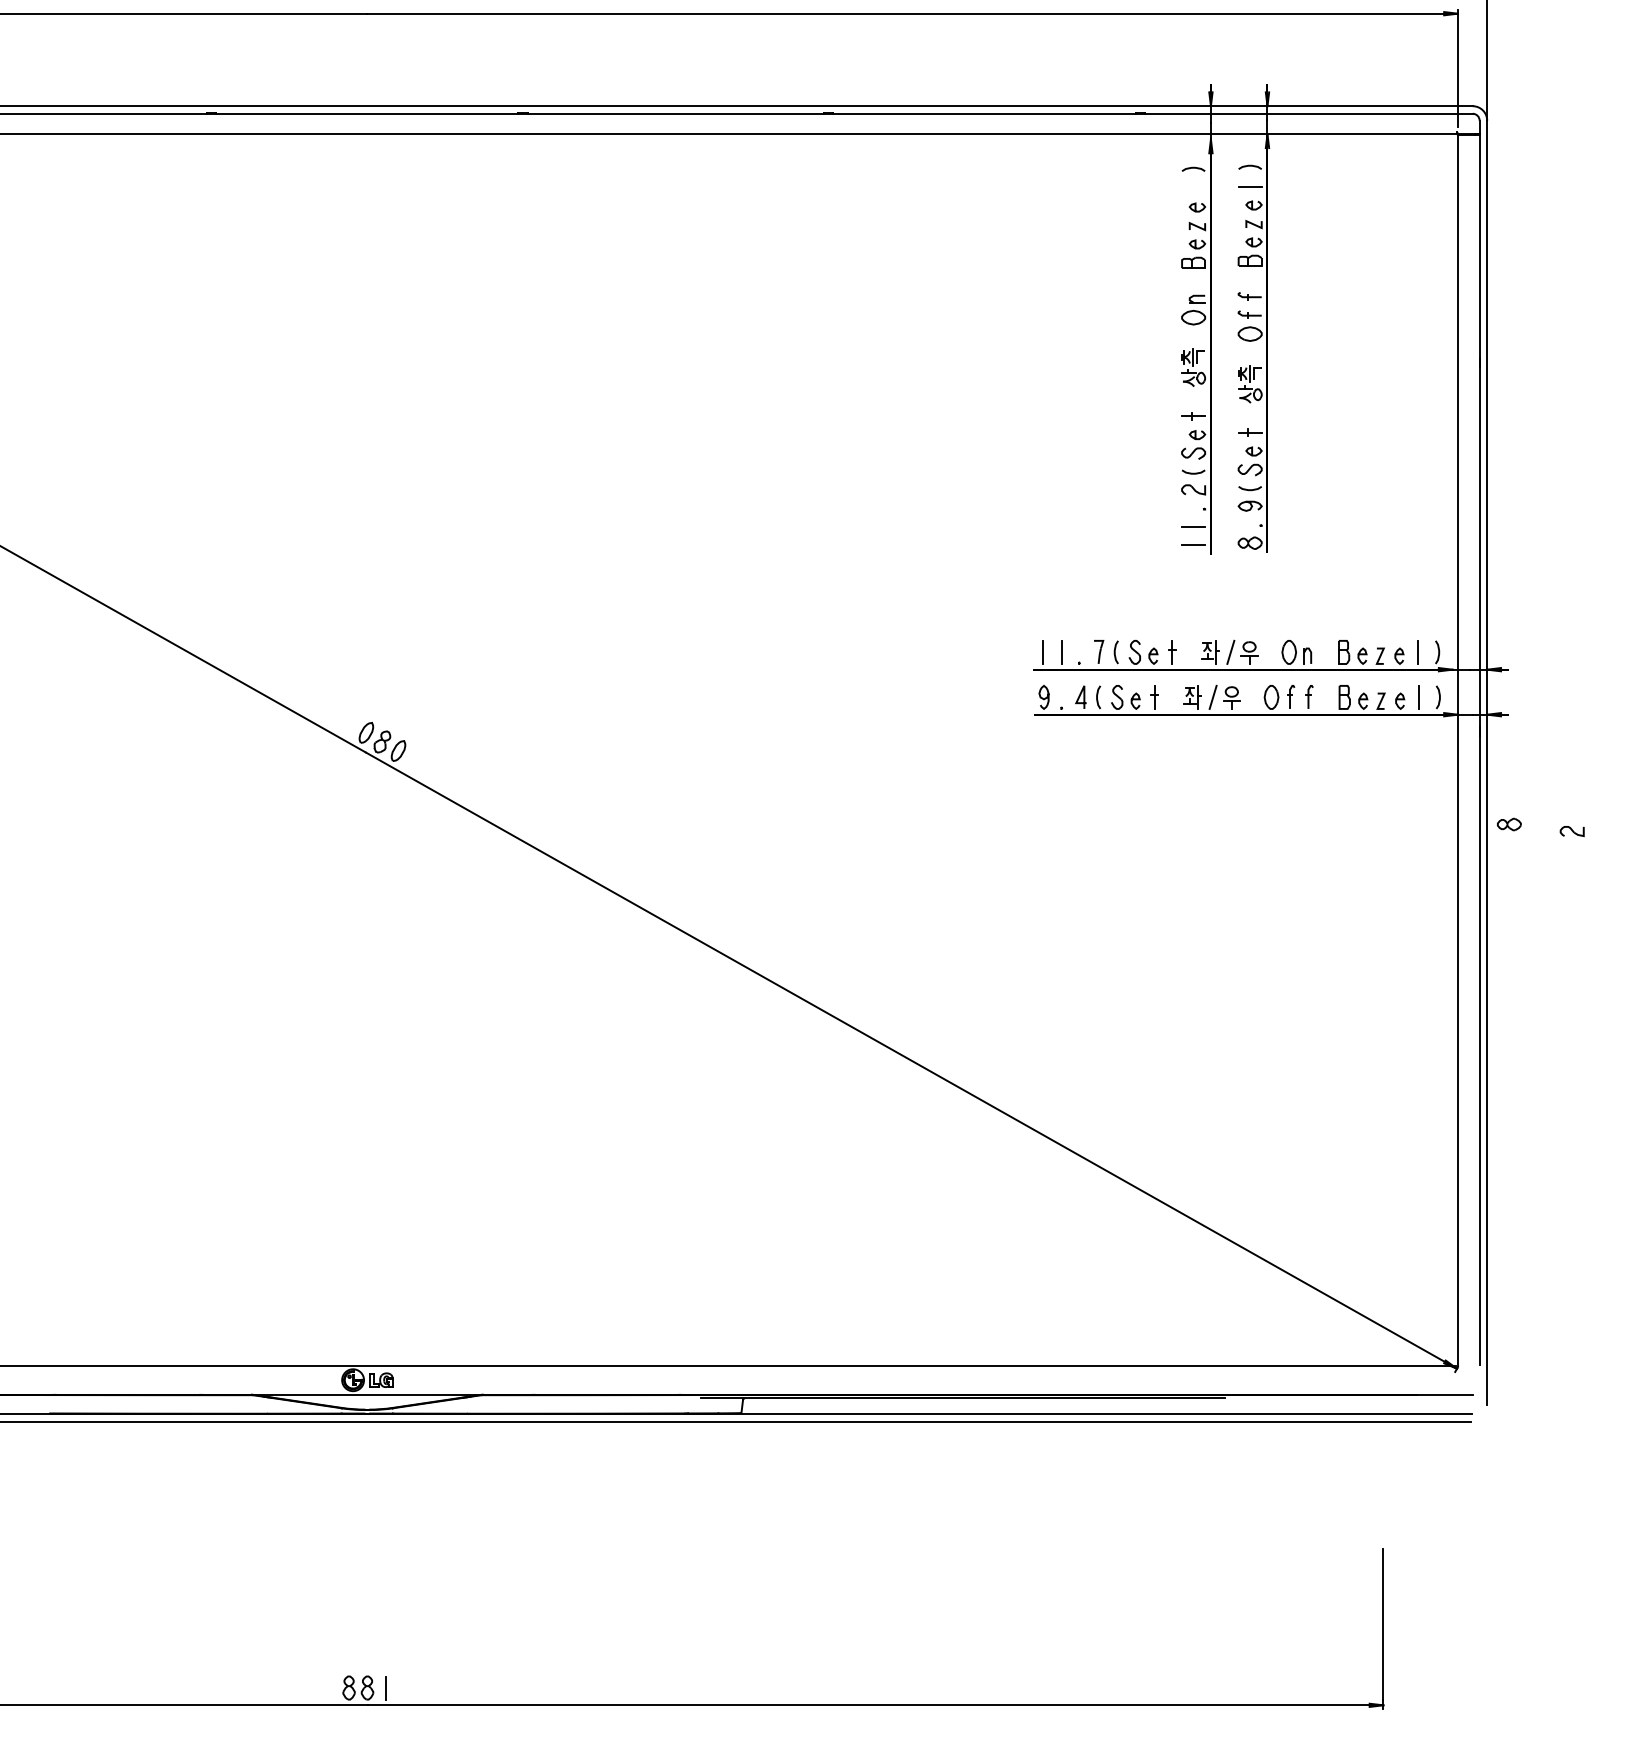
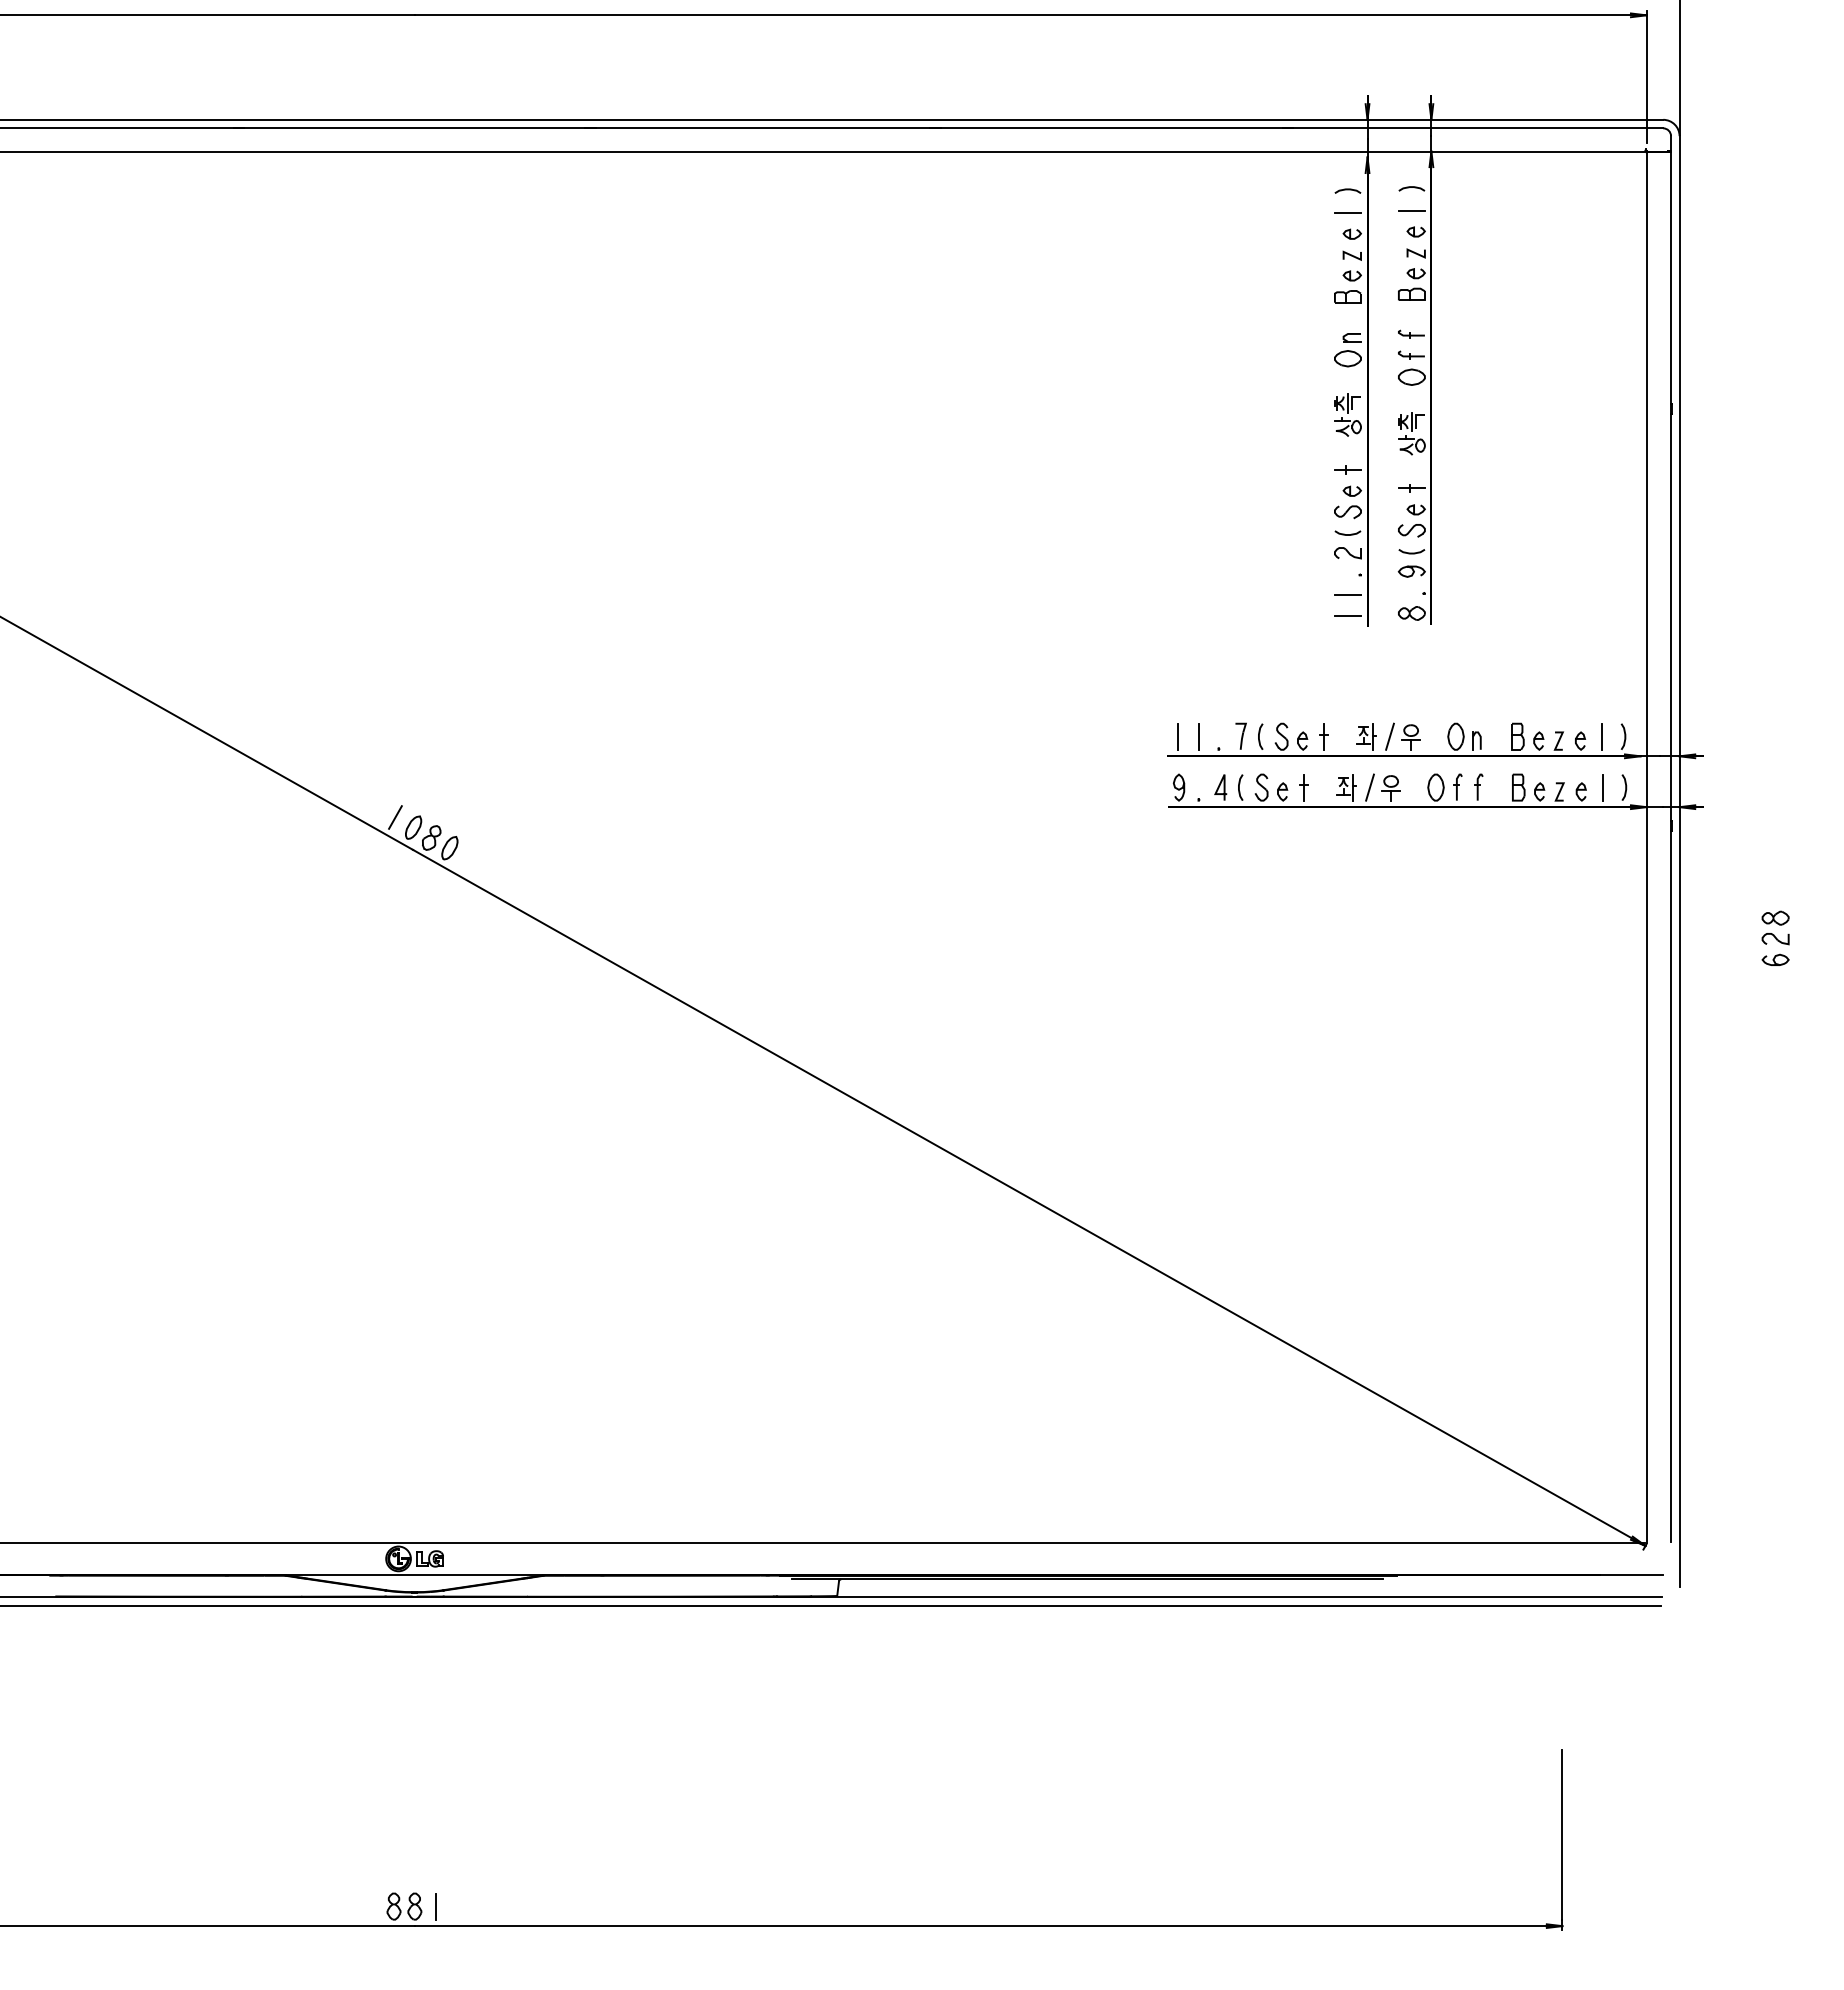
line: (1193, 188) -> (1347, 212), added
line: (350, 723) -> (395, 817), added
part: (1509, 823) -> (1775, 917), moved
curve: (1572, 848) -> (1775, 958), added

